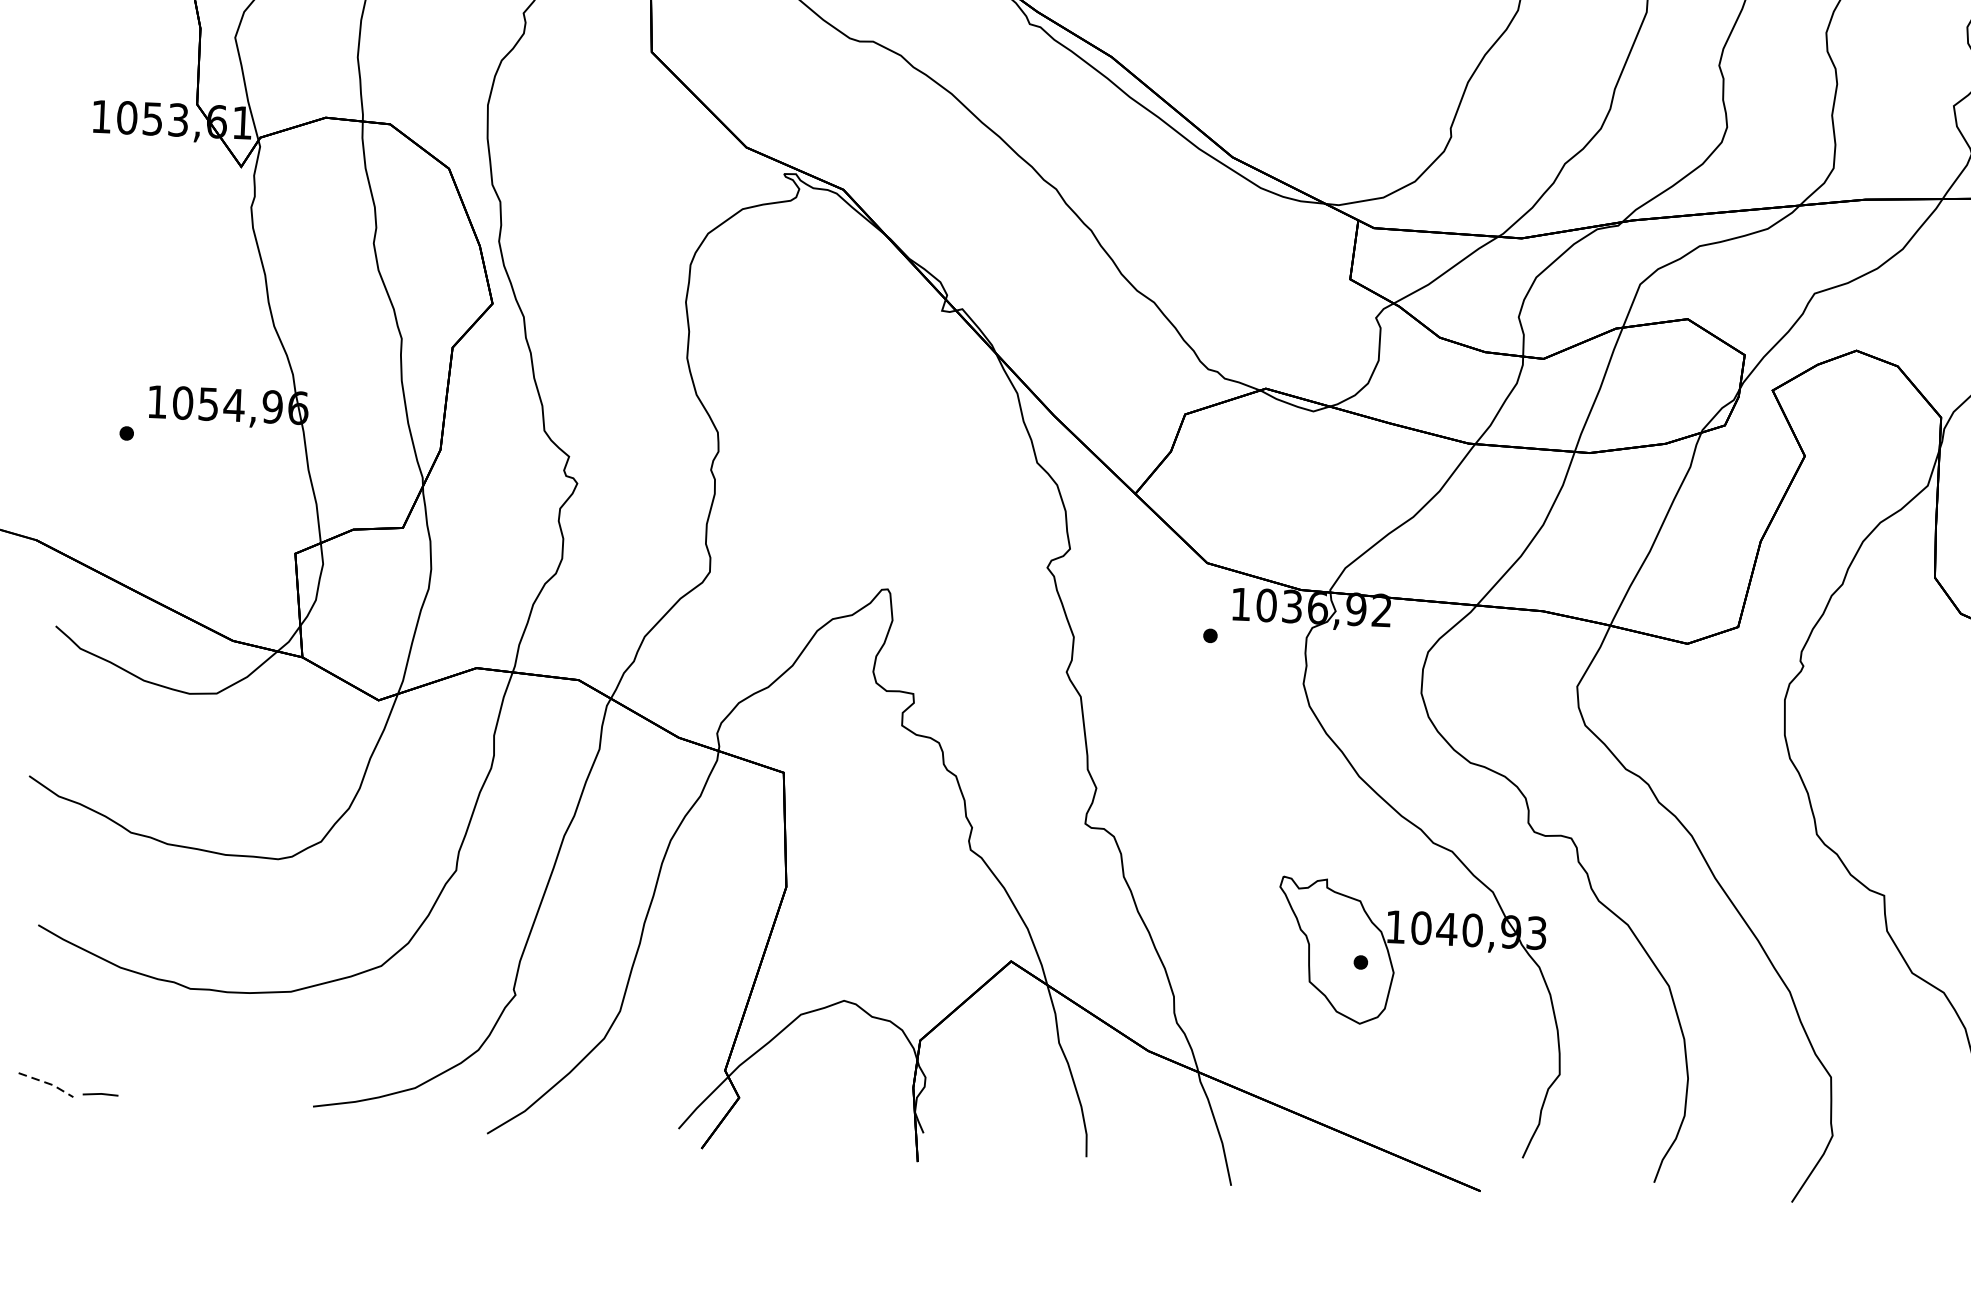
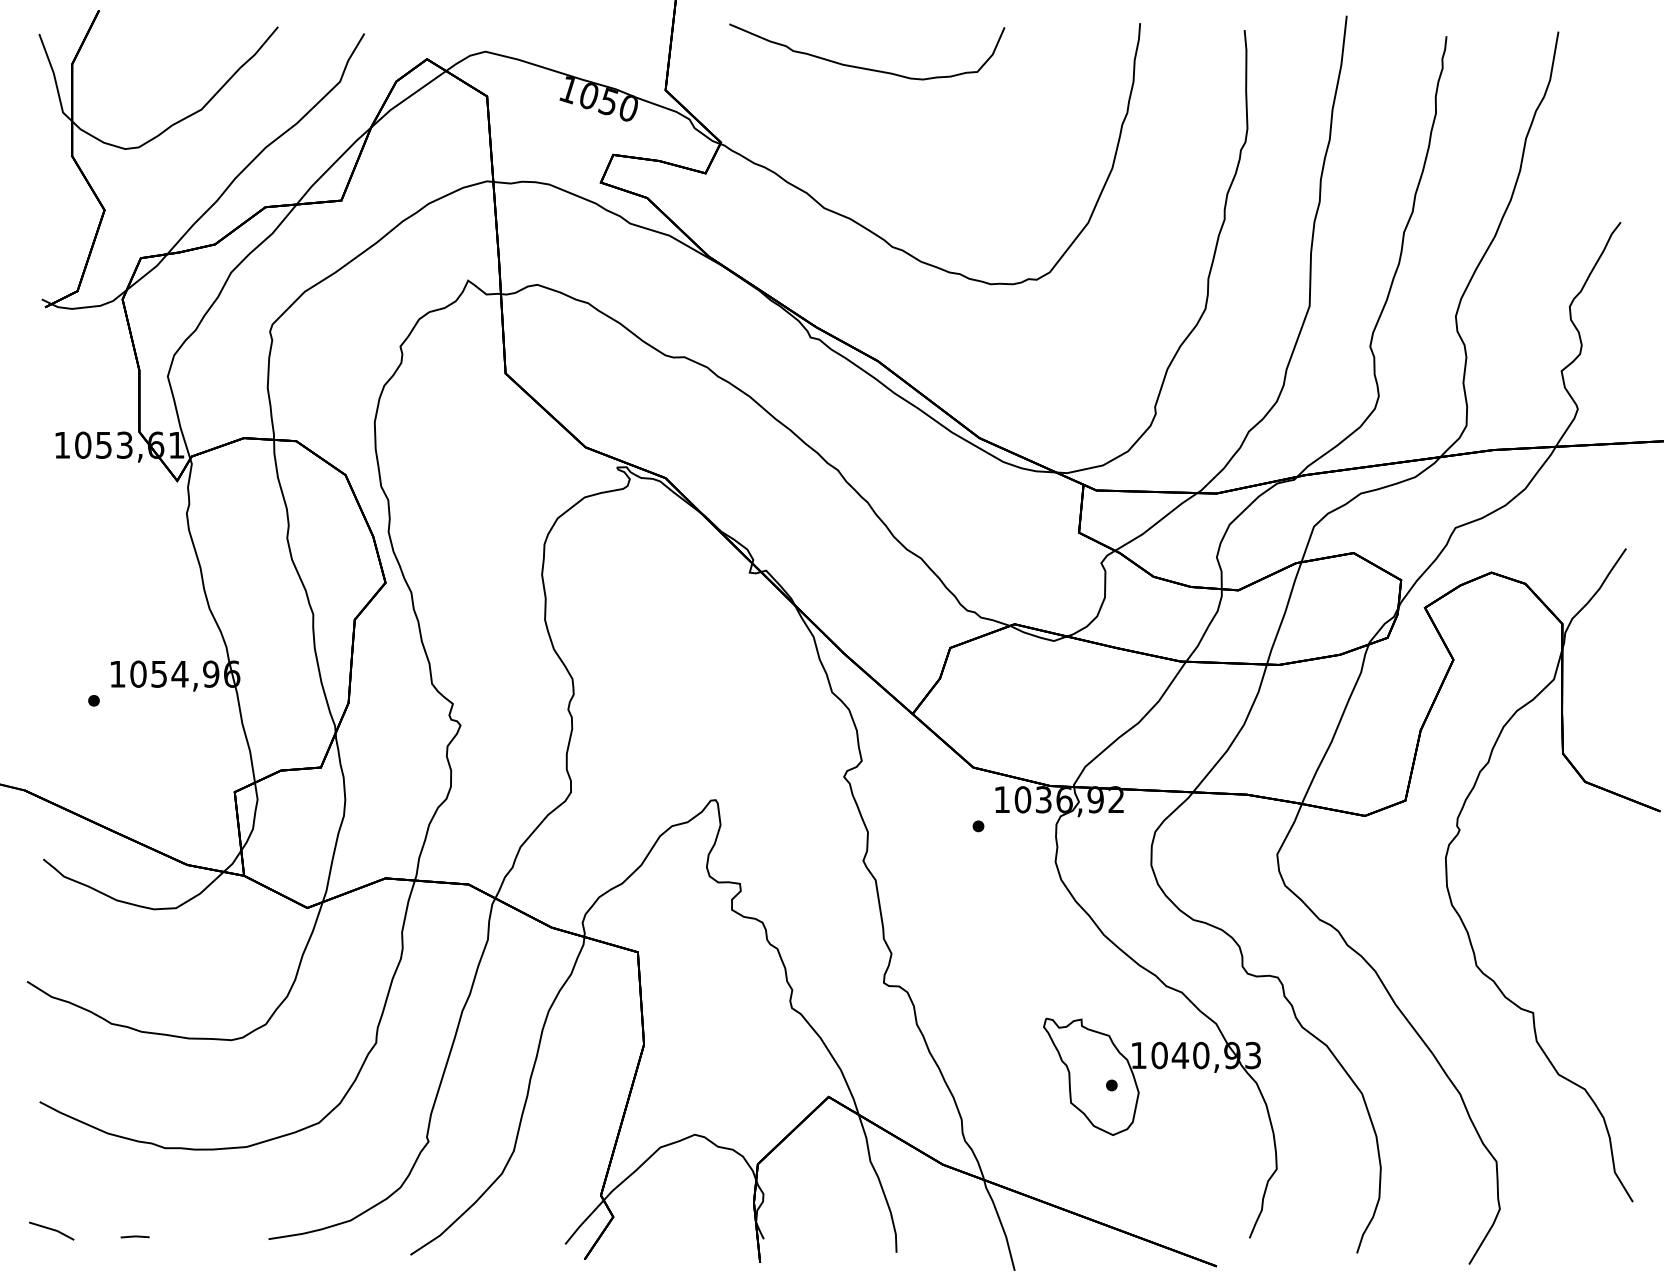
line: (48, 1083) -> (53, 1229), dashed -> solid
line: (99, 1093) -> (134, 1236), moved

